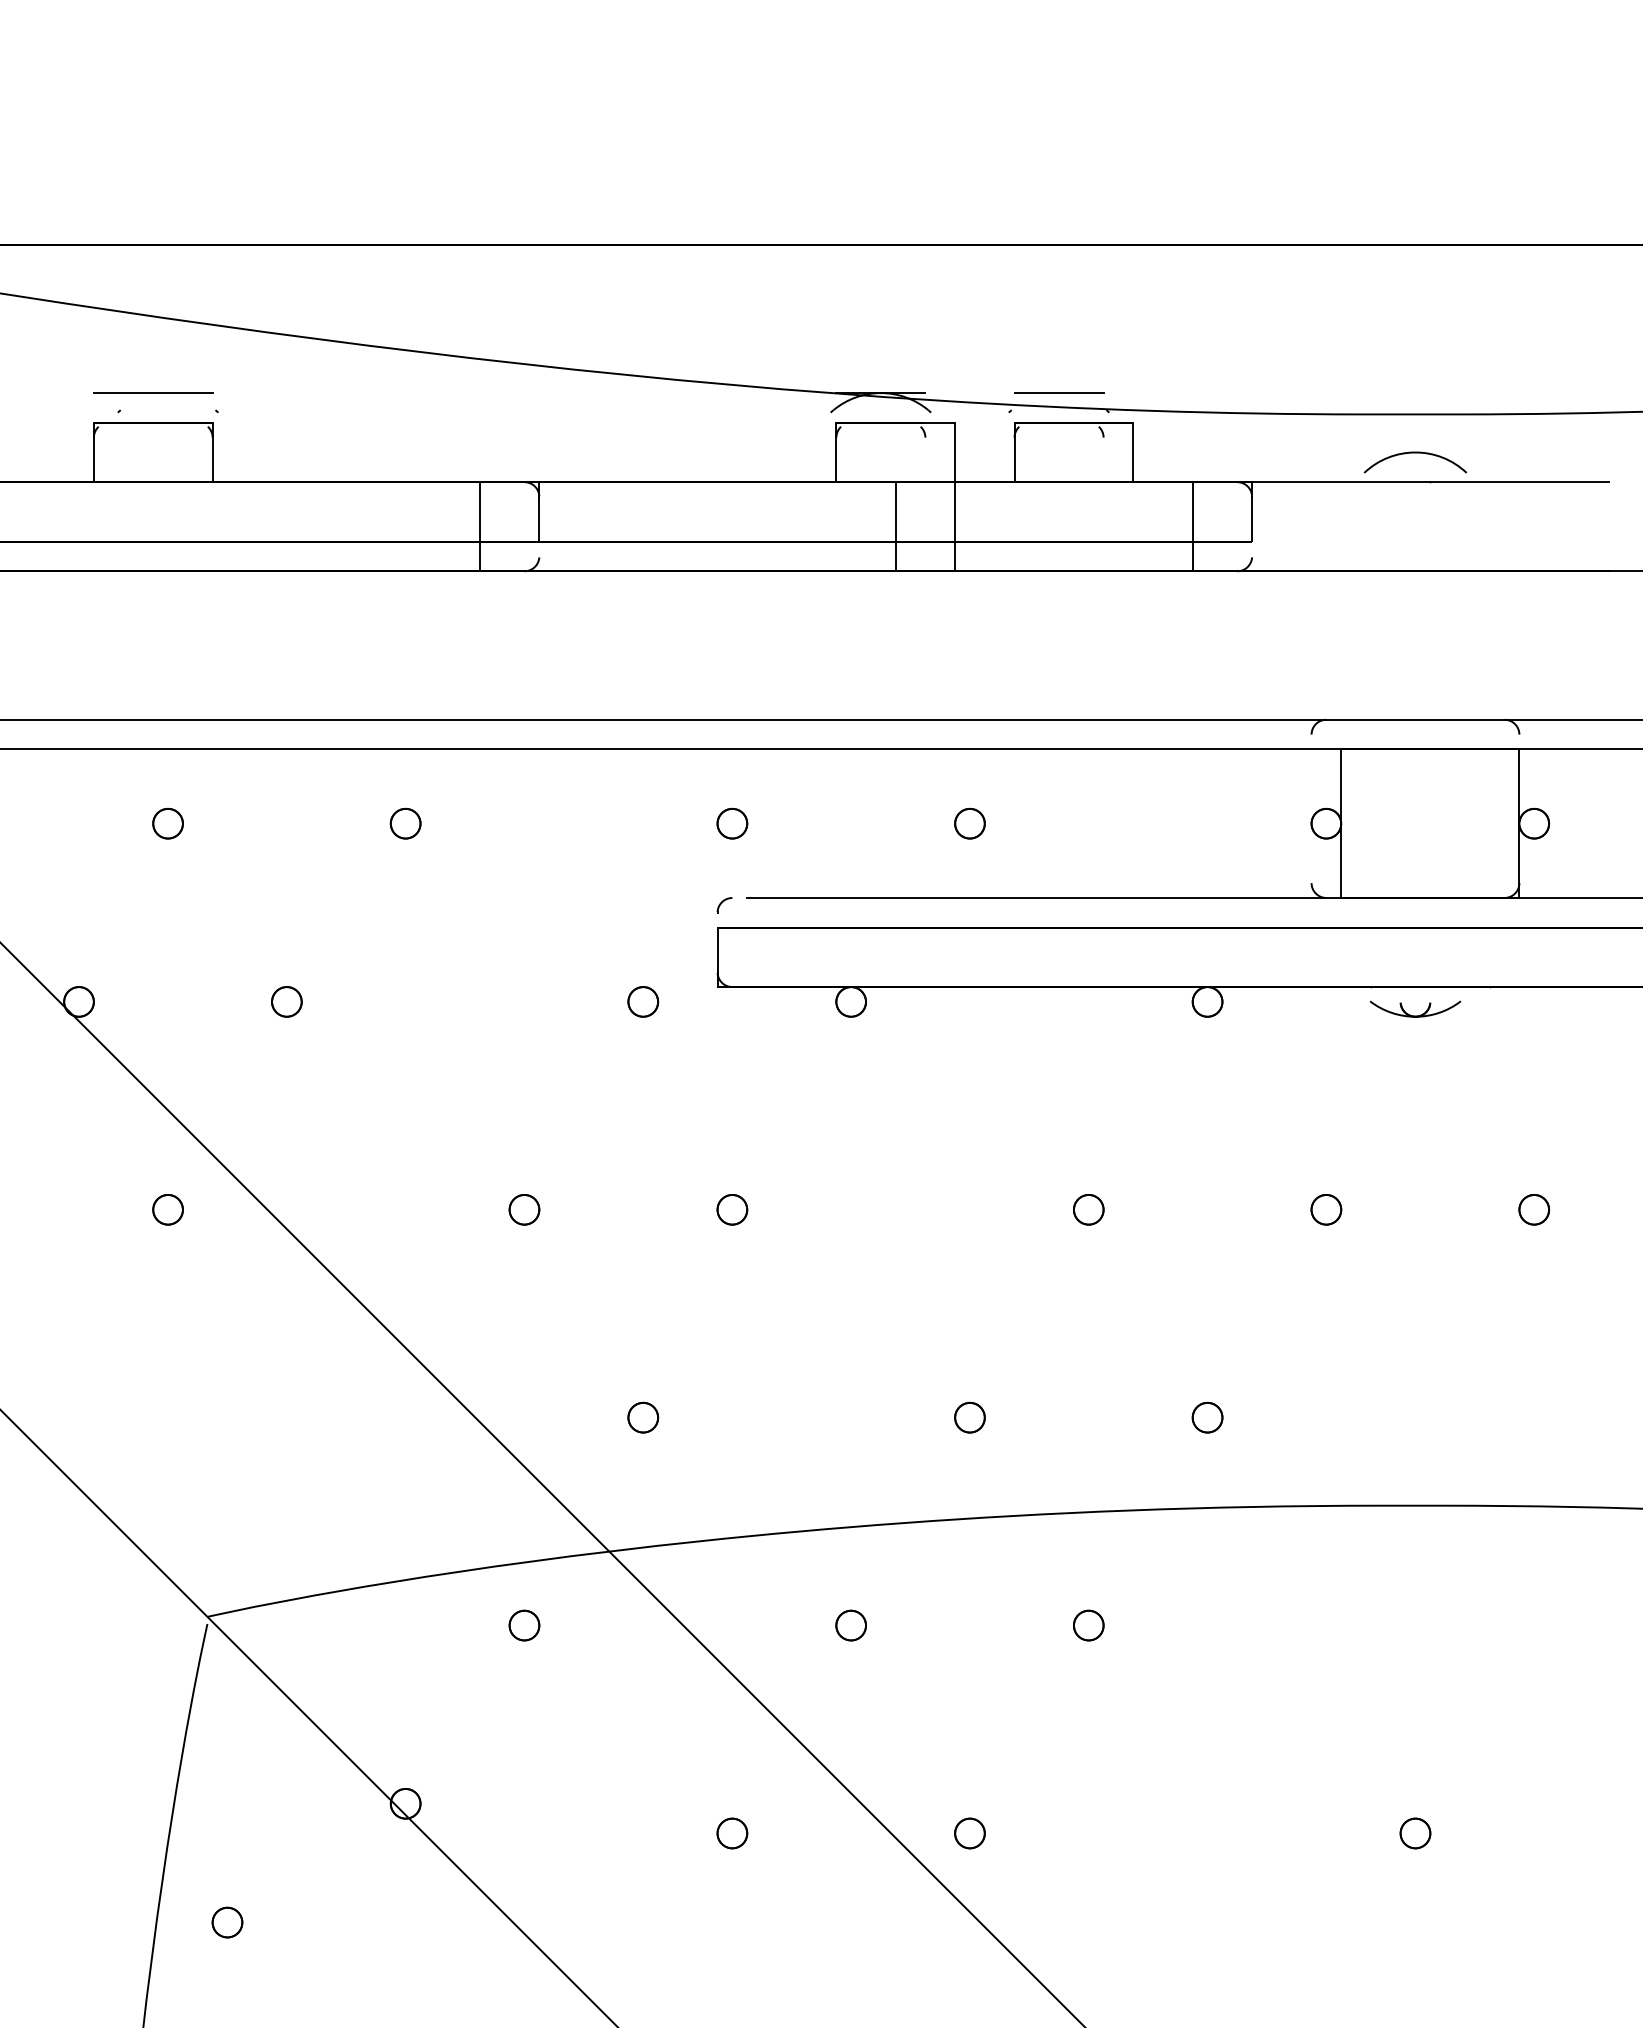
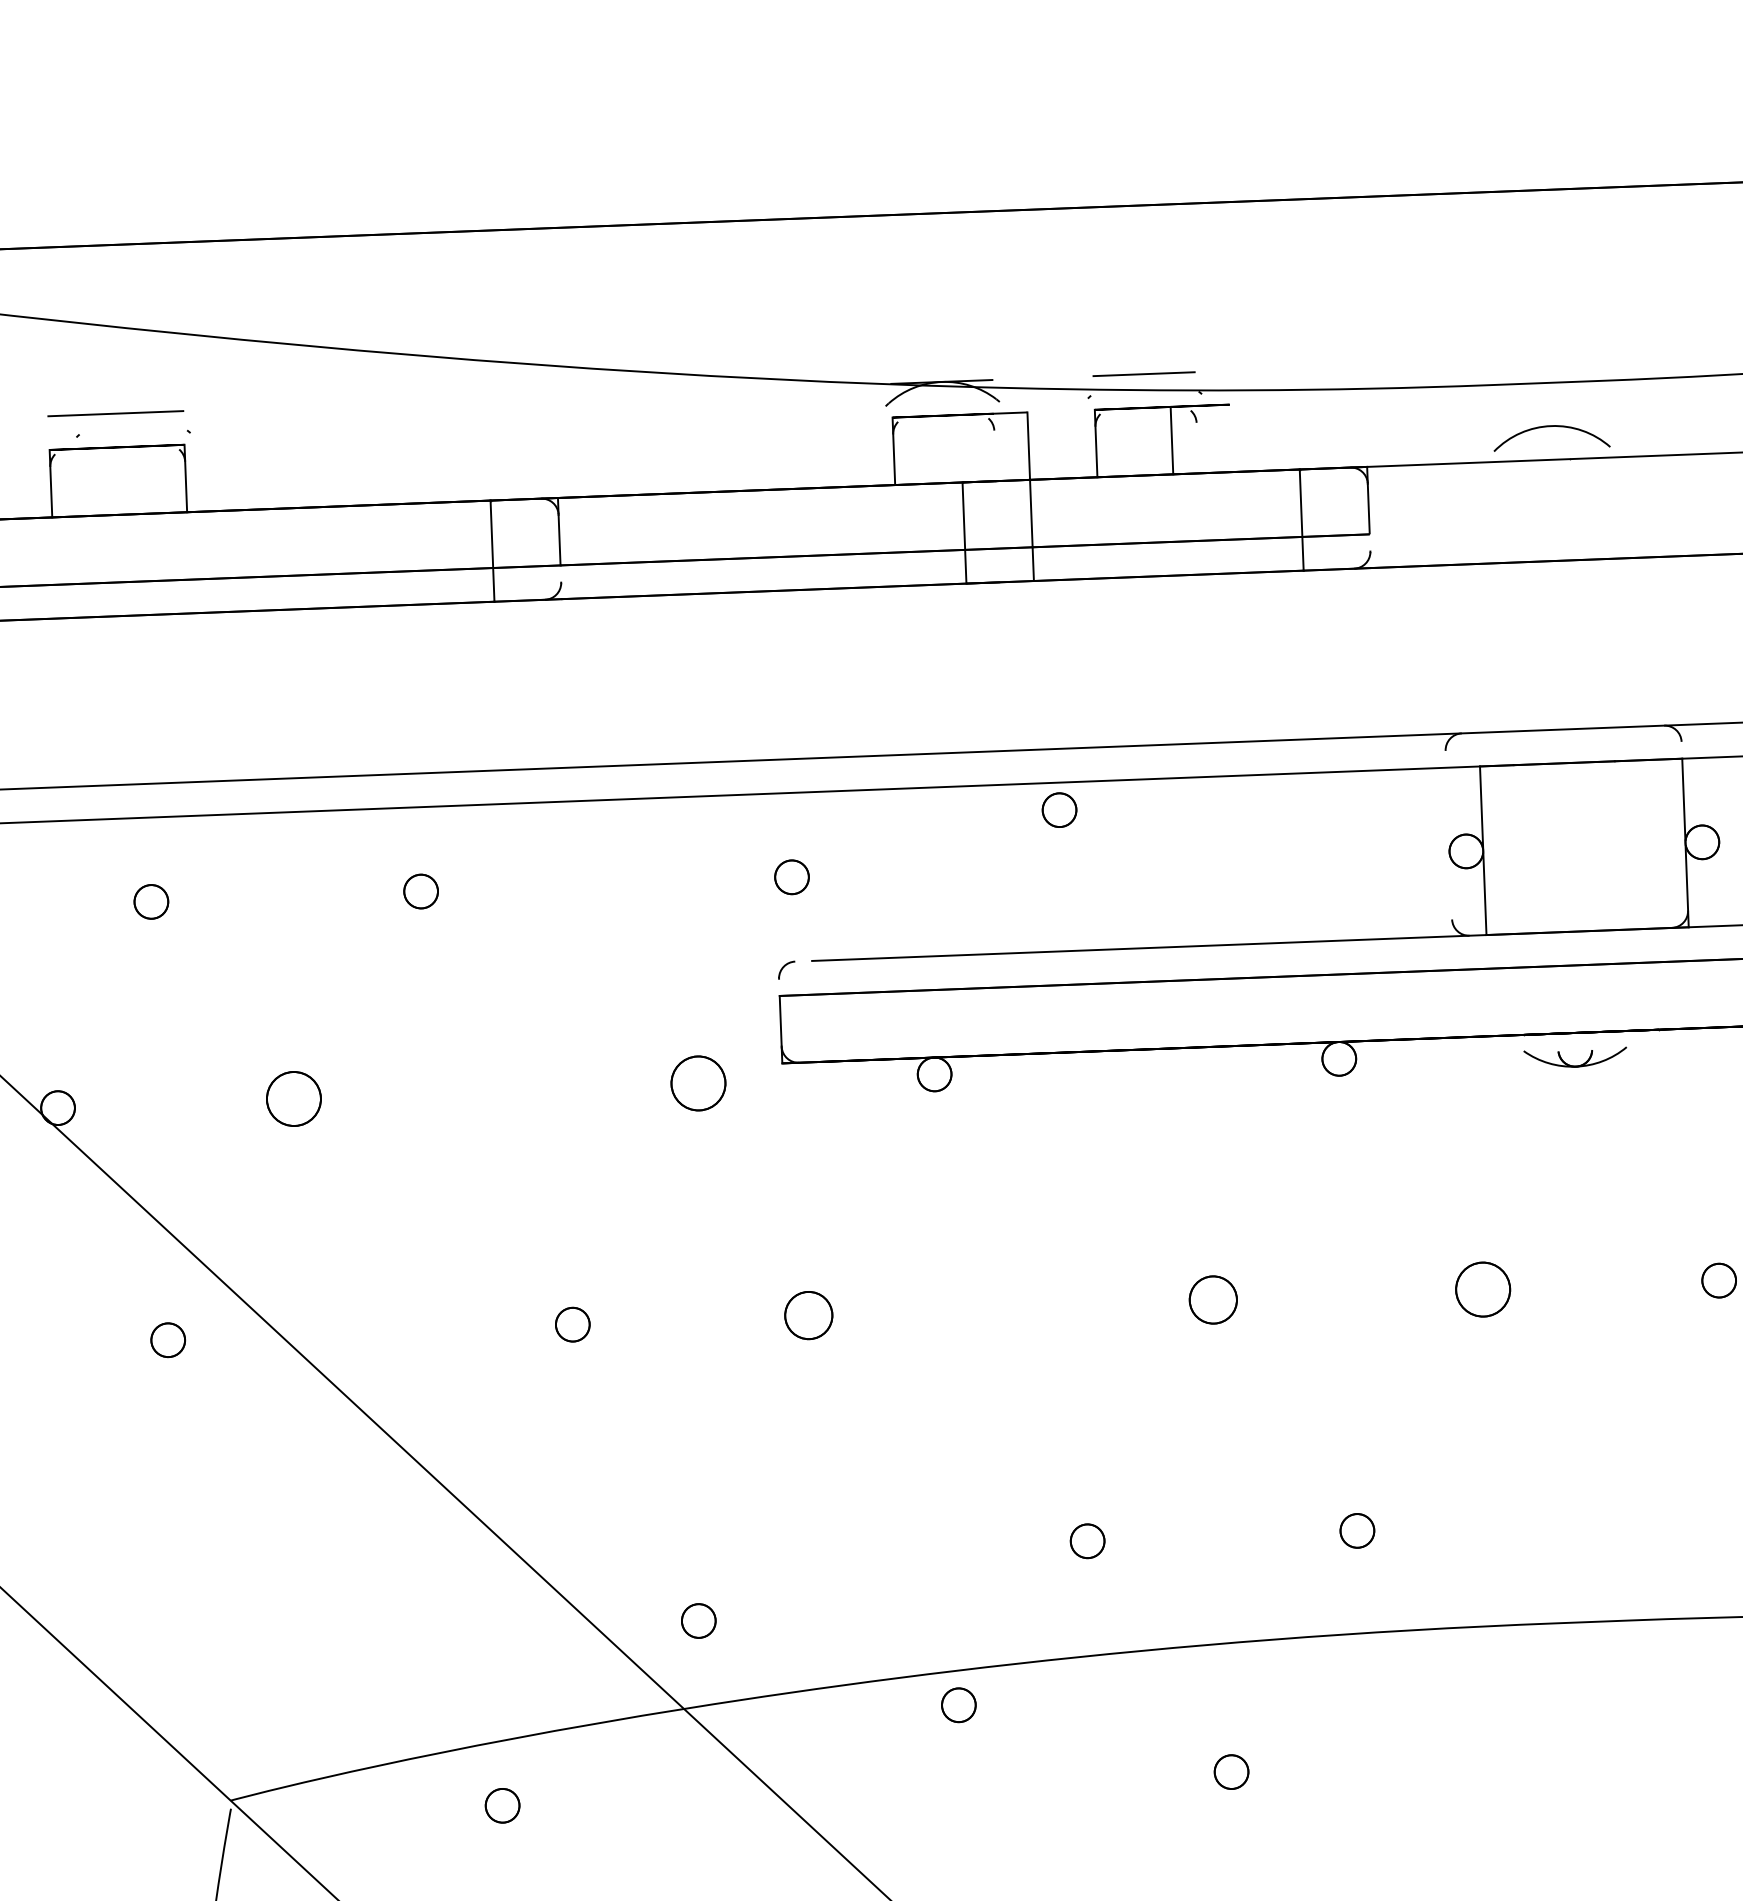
line: (1133, 452) -> (1172, 440), moved
part: (969, 823) -> (1059, 809), moved
part: (286, 1001) -> (293, 1098), size x1.6
part: (643, 1001) -> (698, 1083), size x1.6
part: (732, 1209) -> (808, 1315), size x1.4
part: (1088, 1209) -> (1213, 1299), size x1.4
part: (1326, 1209) -> (1483, 1289), size x1.6
part: (643, 1417) -> (699, 1620), moved
part: (524, 1625) -> (502, 1805), moved
part: (850, 1625) -> (958, 1705), moved

